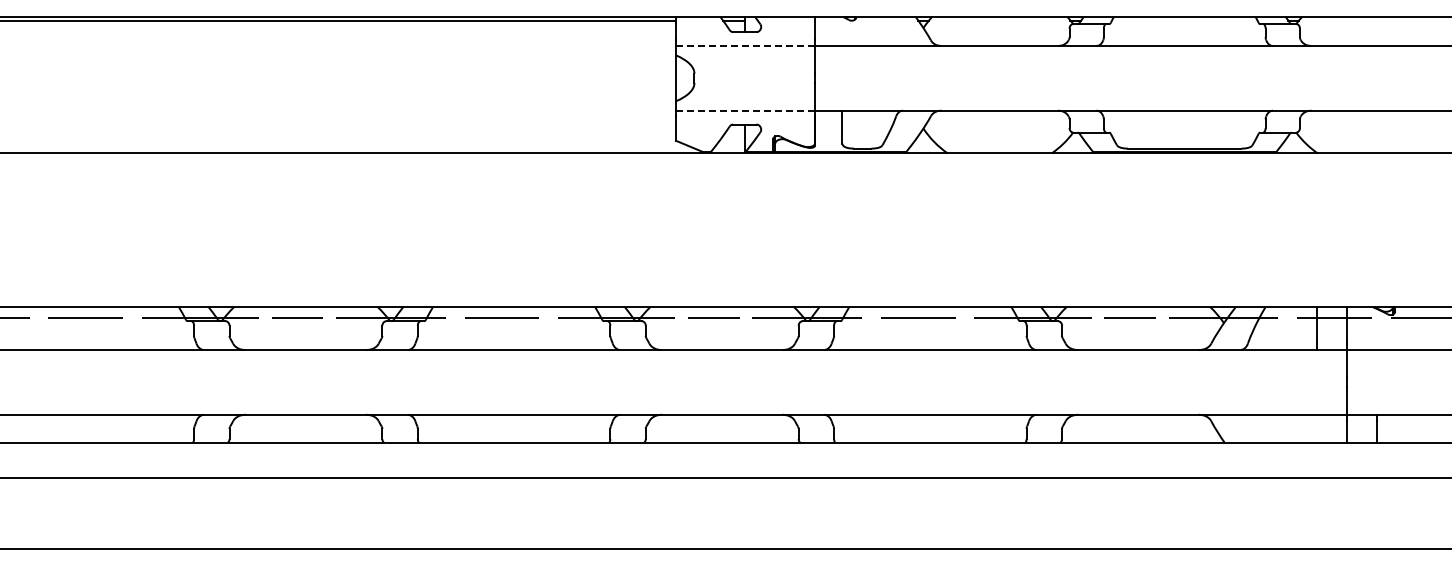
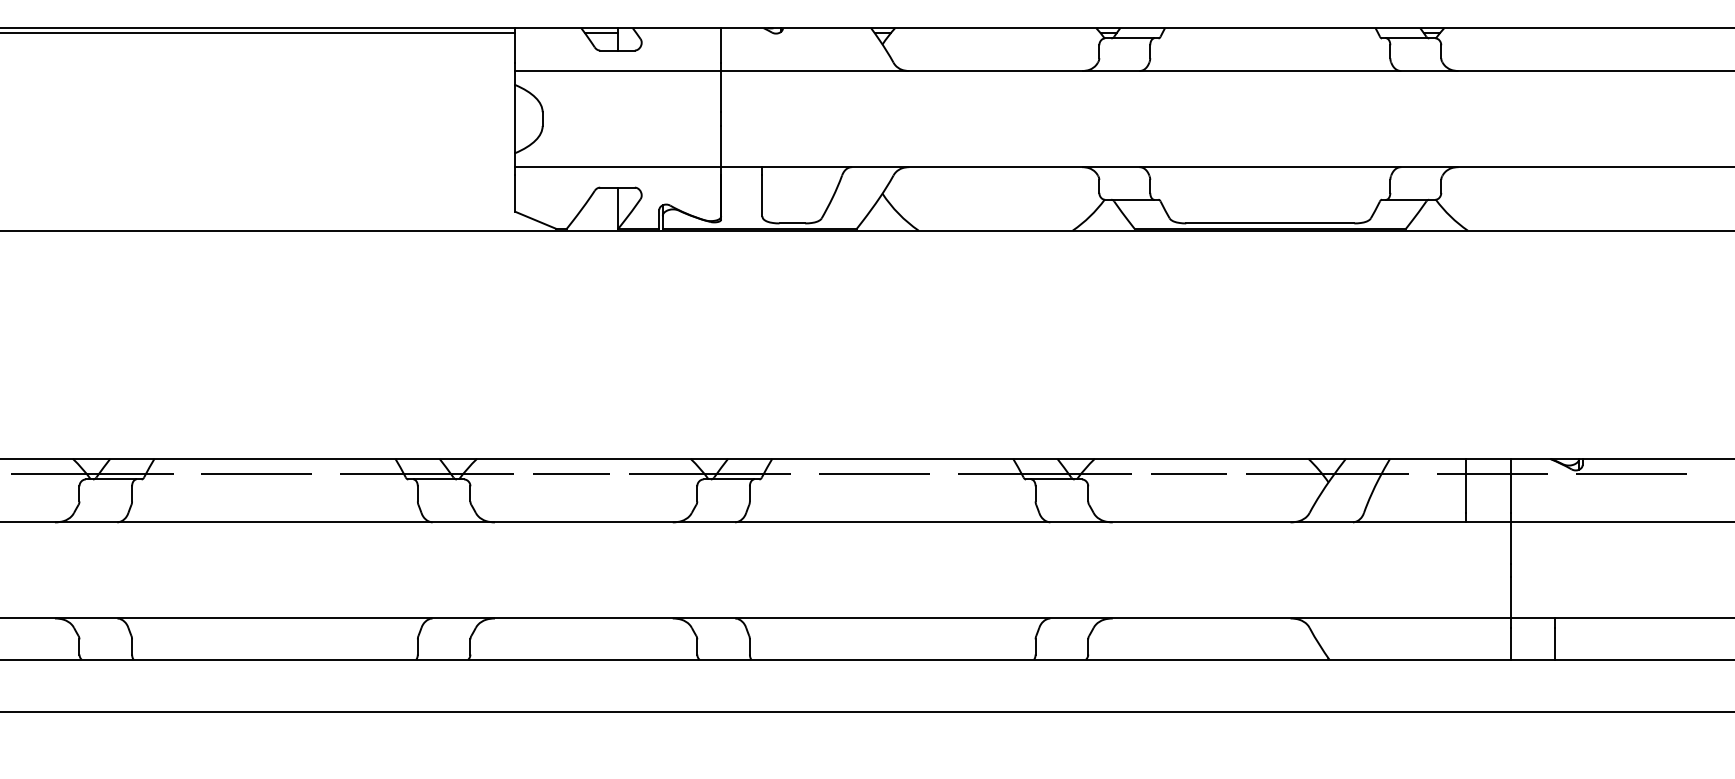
line: (744, 45) -> (616, 70), dashed -> solid
line: (744, 110) -> (616, 166), dashed -> solid

